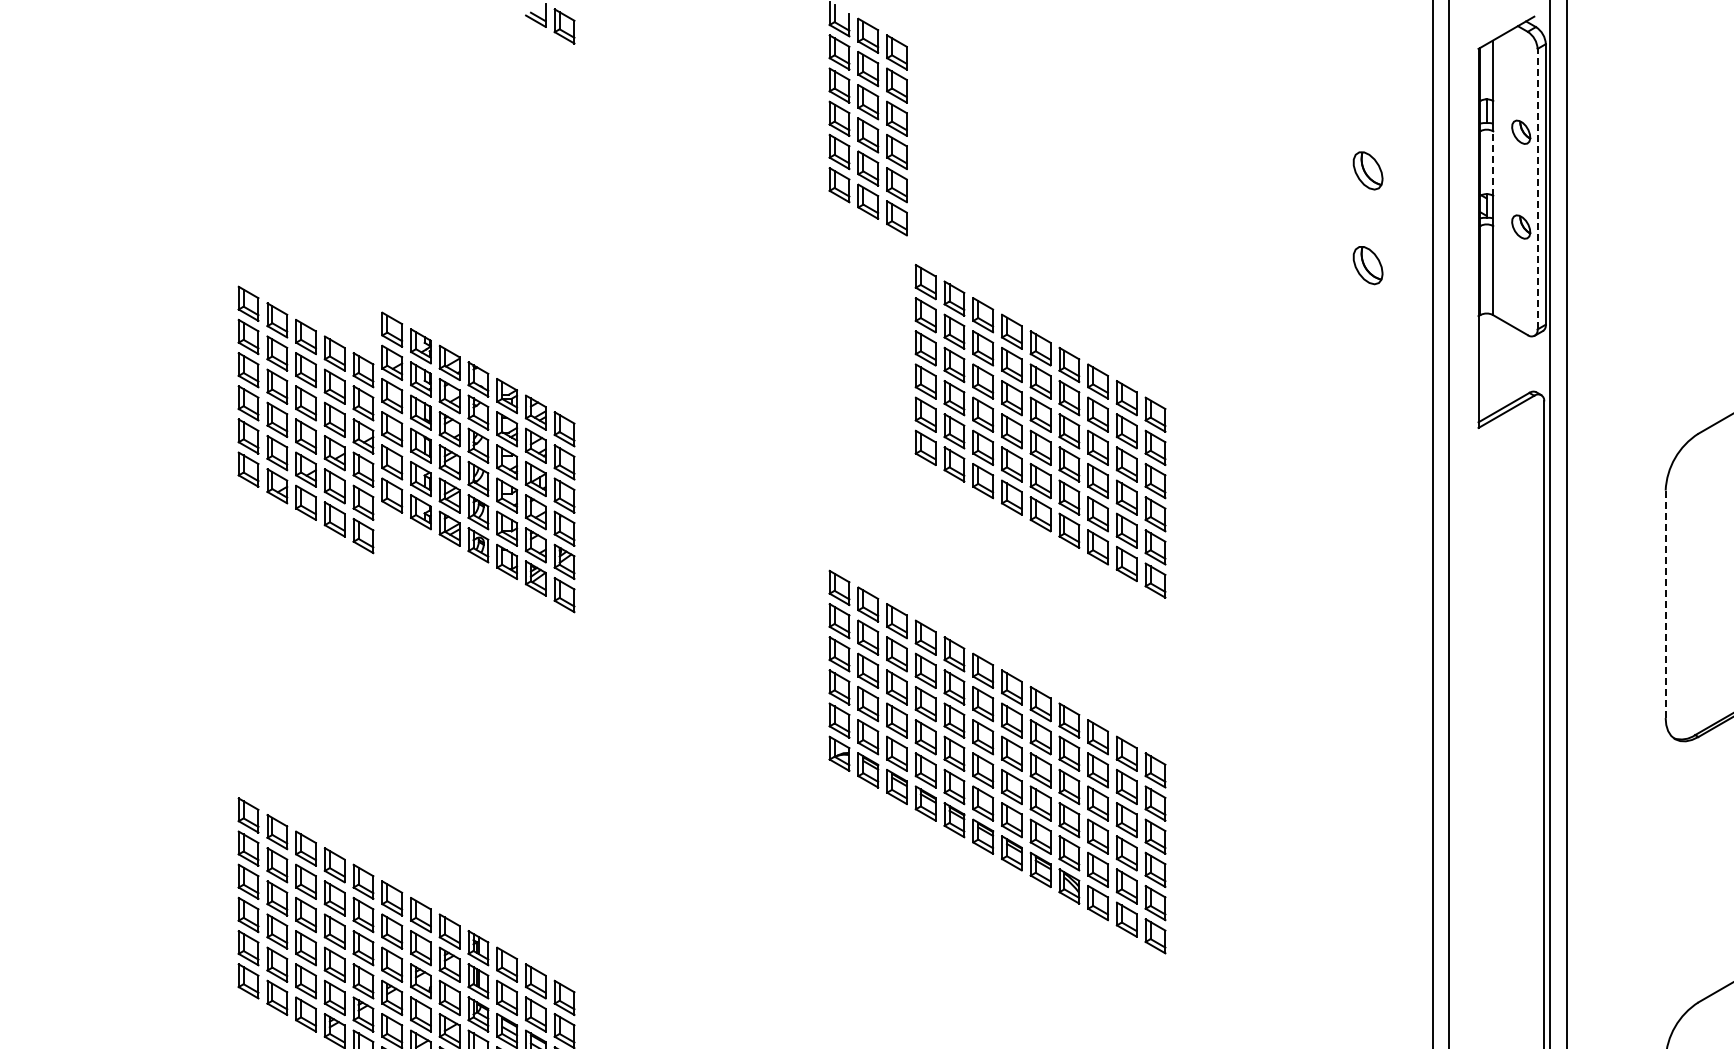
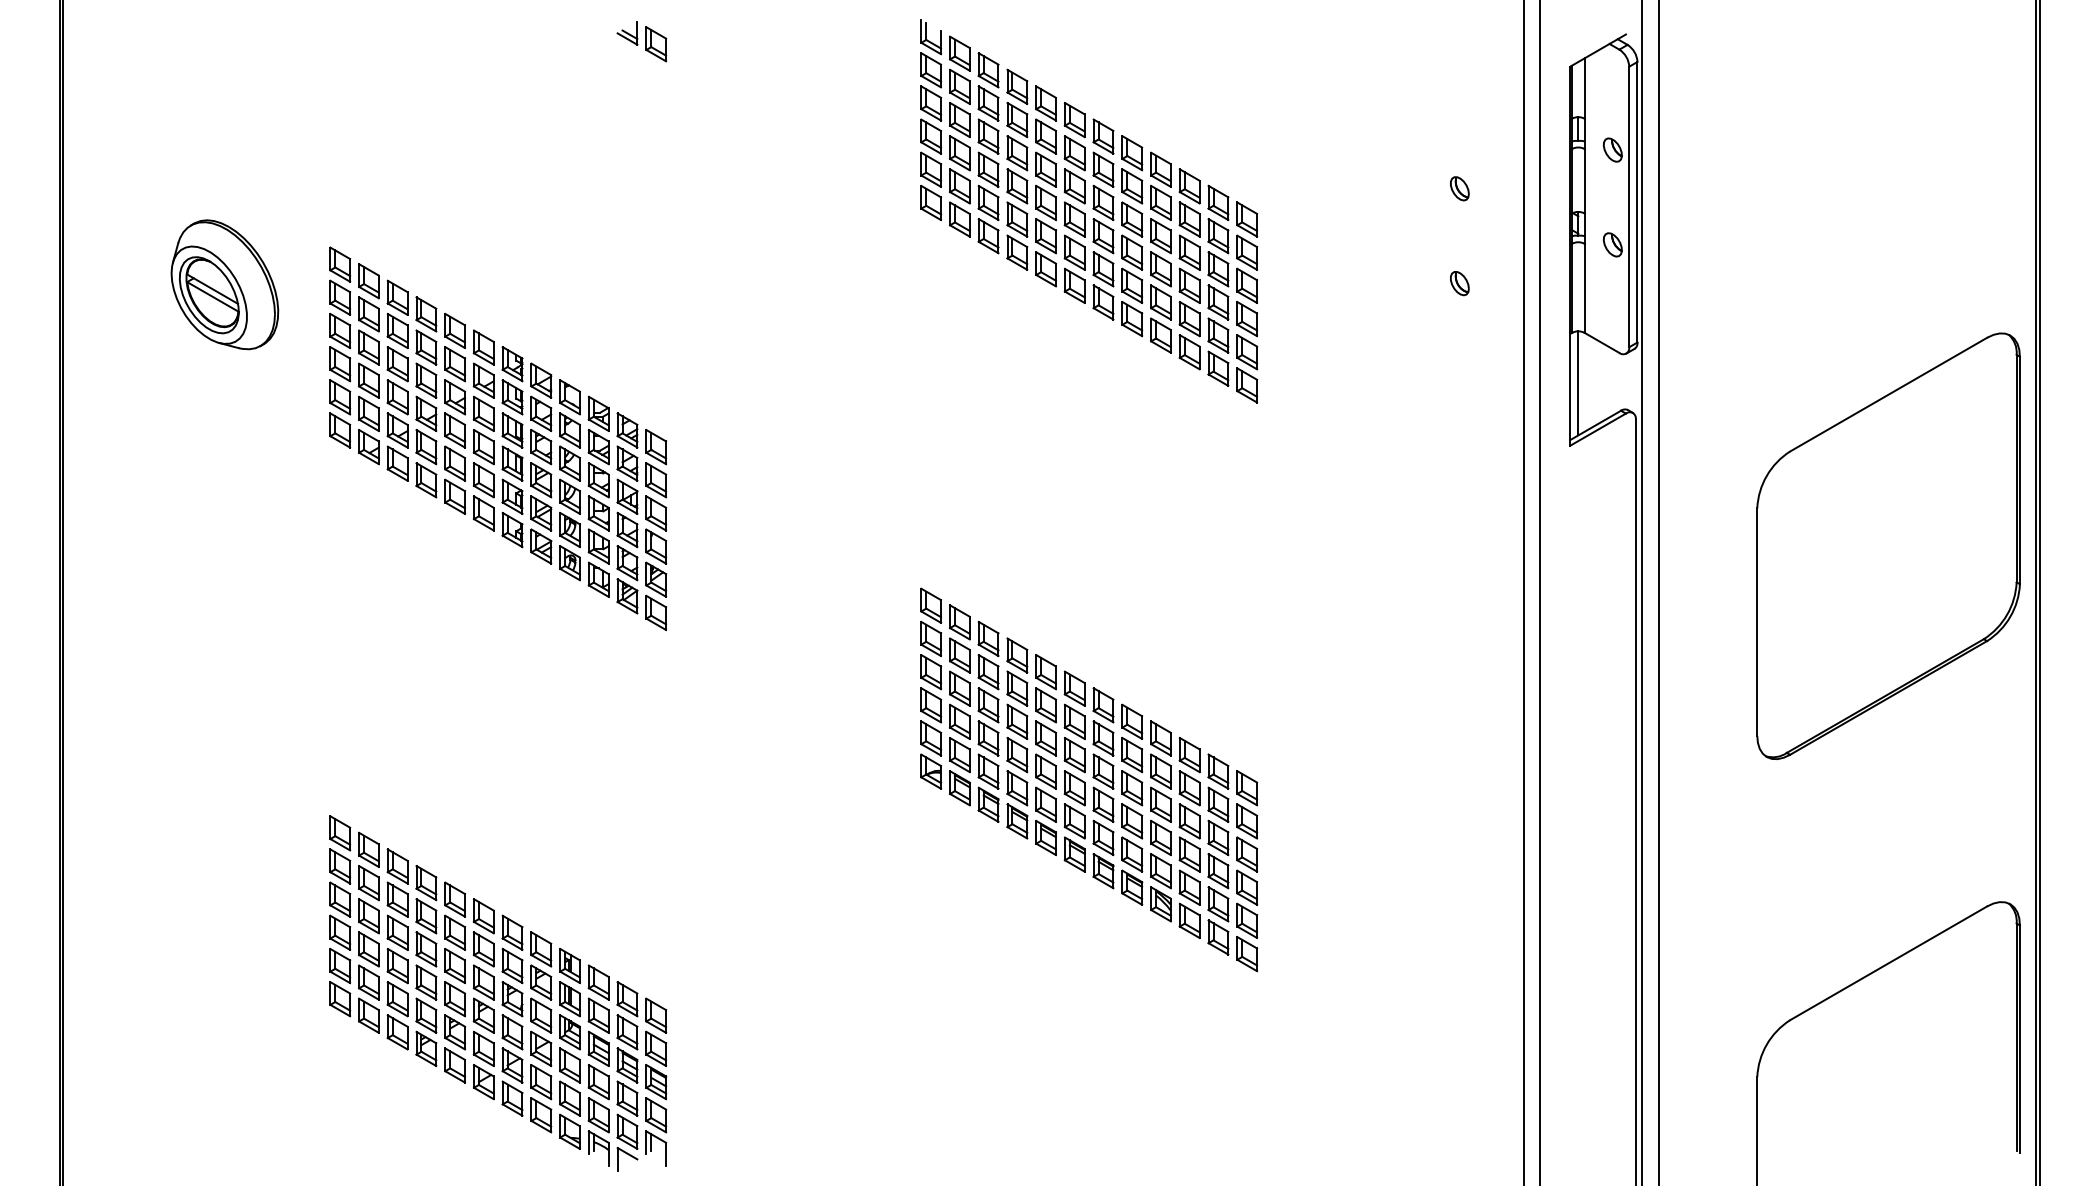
line: (1492, 162) -> (1584, 180), dashed -> solid
part: (1367, 170) -> (1459, 188), size x0.62
line: (1537, 188) -> (1629, 206), dashed -> solid
part: (1367, 265) -> (1459, 283), size x0.62
part: (132, 266) -> (224, 284), added
line: (1486, 365) -> (1578, 383), added
part: (305, 419) -> (397, 380), moved
part: (1040, 430) -> (1132, 235), moved
line: (1665, 604) -> (1757, 622), dashed -> solid

